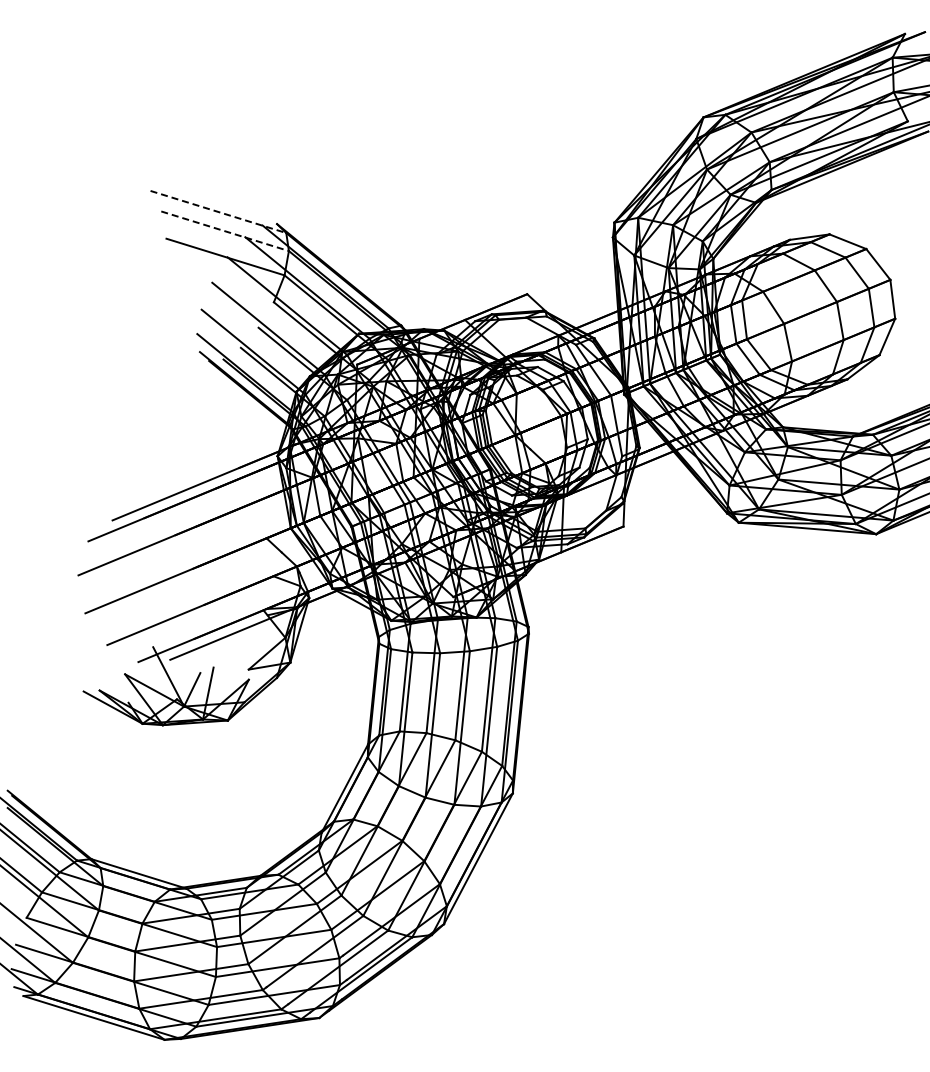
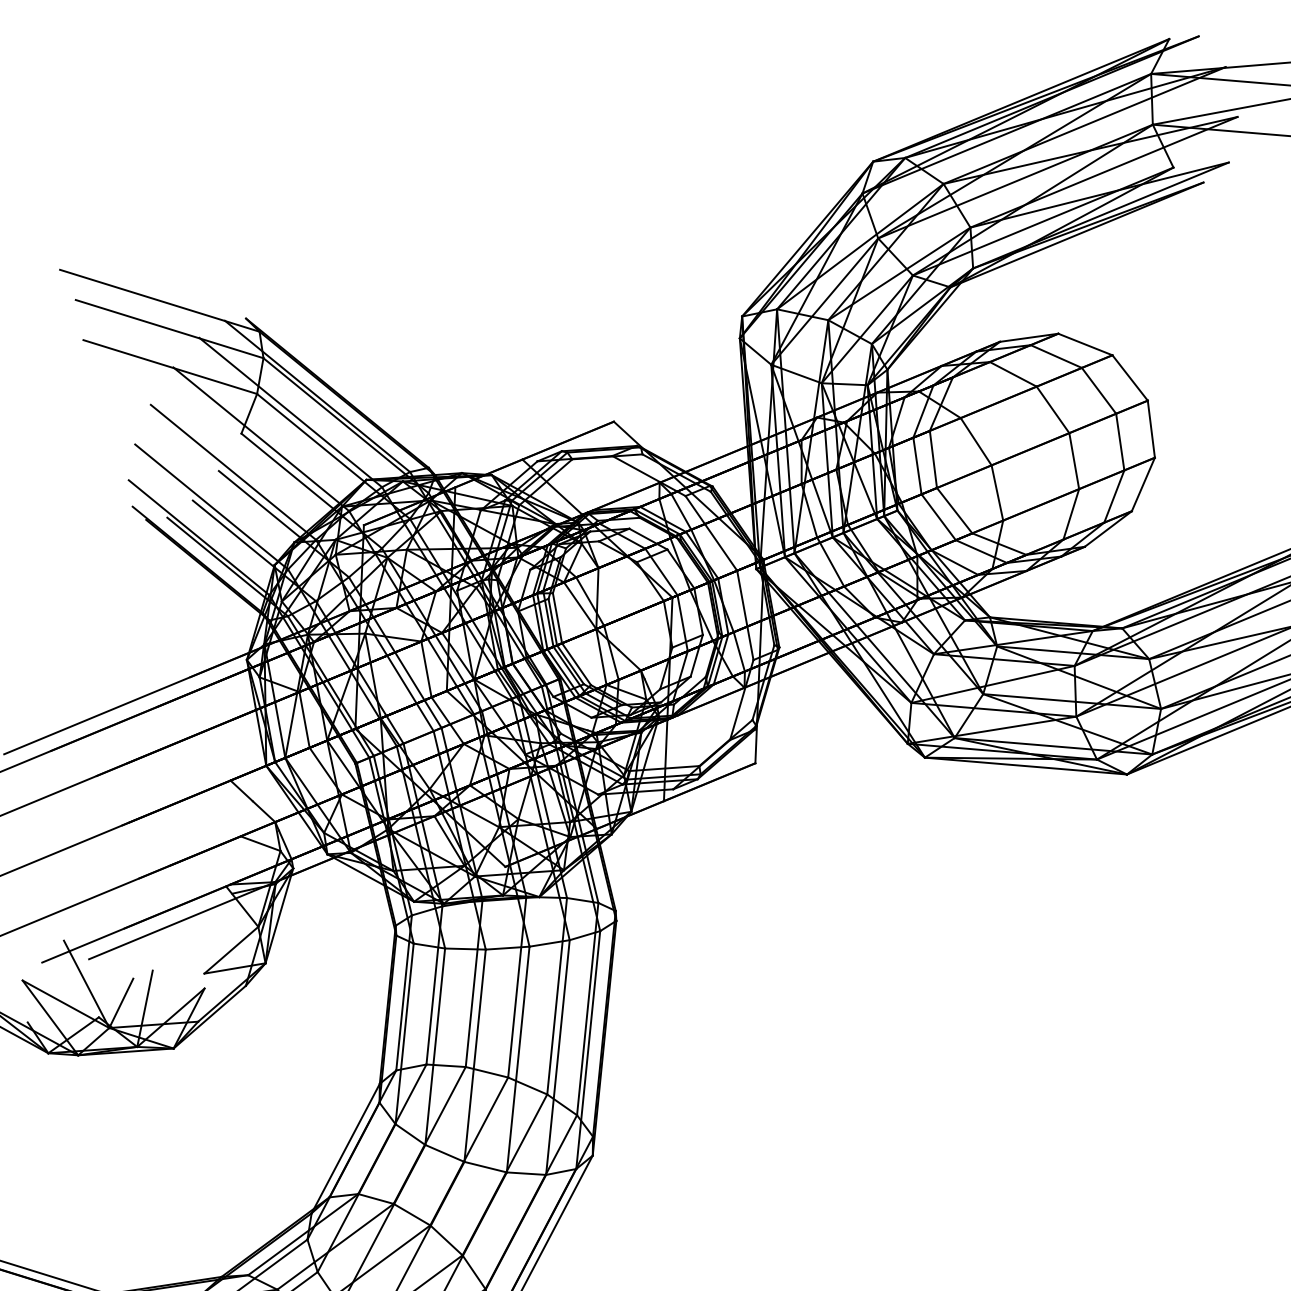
line: (218, 212) -> (159, 301), dashed -> solid
line: (225, 231) -> (170, 329), dashed -> solid

